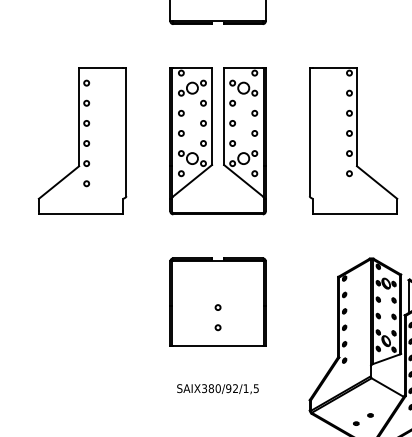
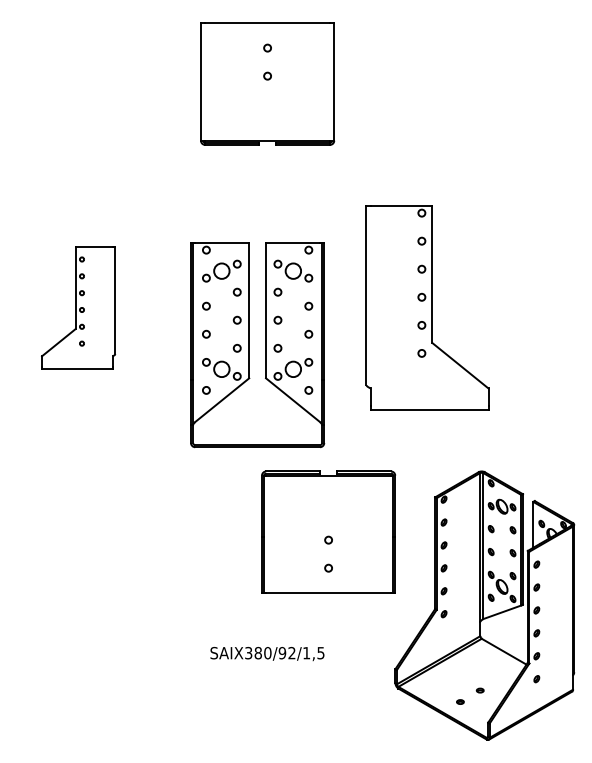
part: (82, 140) -> (78, 307), size x0.6
part: (353, 140) -> (427, 307), moved
part: (212, 141) -> (249, 345), moved
part: (217, 301) -> (328, 531), moved

